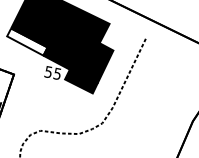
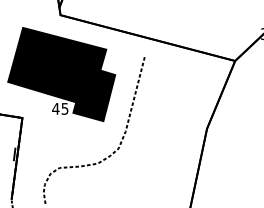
fill: (27, 42) -> (29, 83), added
text: (48, 71) -> (55, 108), 55 -> 45

